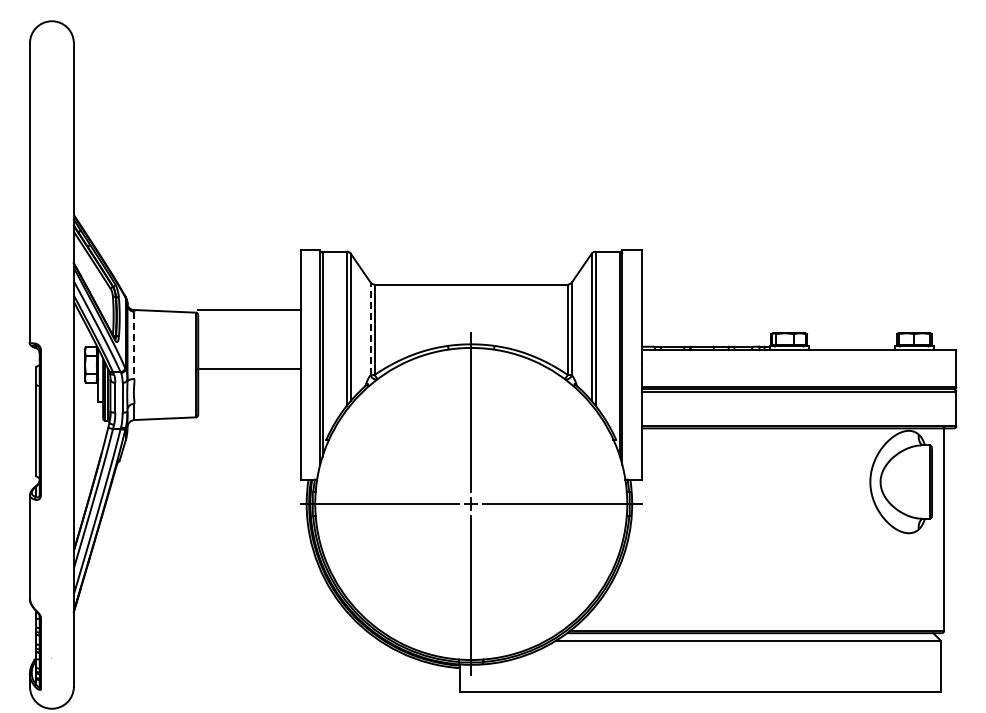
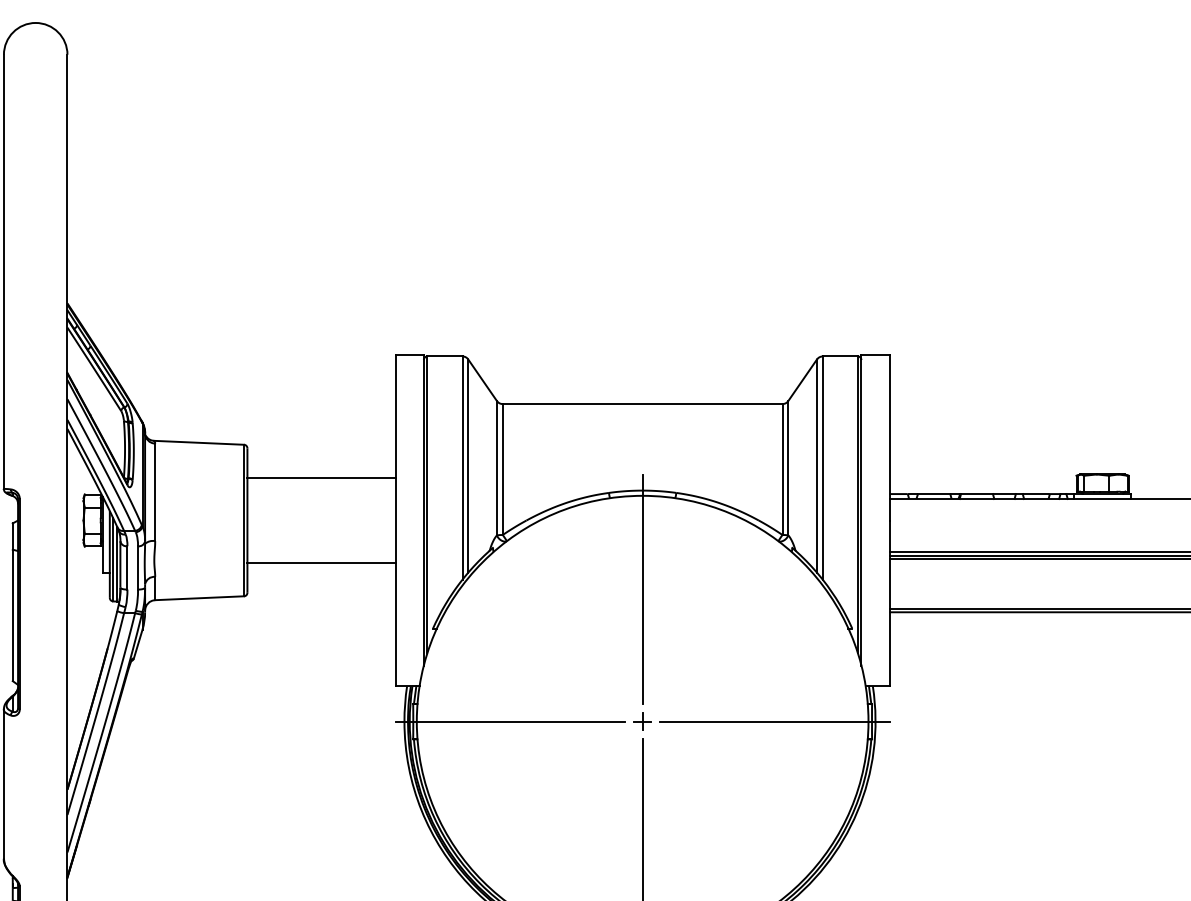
line: (249, 309) -> (321, 477), moved
line: (370, 328) -> (496, 467), dashed -> solid
line: (134, 345) -> (155, 492), dashed -> solid
line: (249, 369) -> (321, 563), moved

